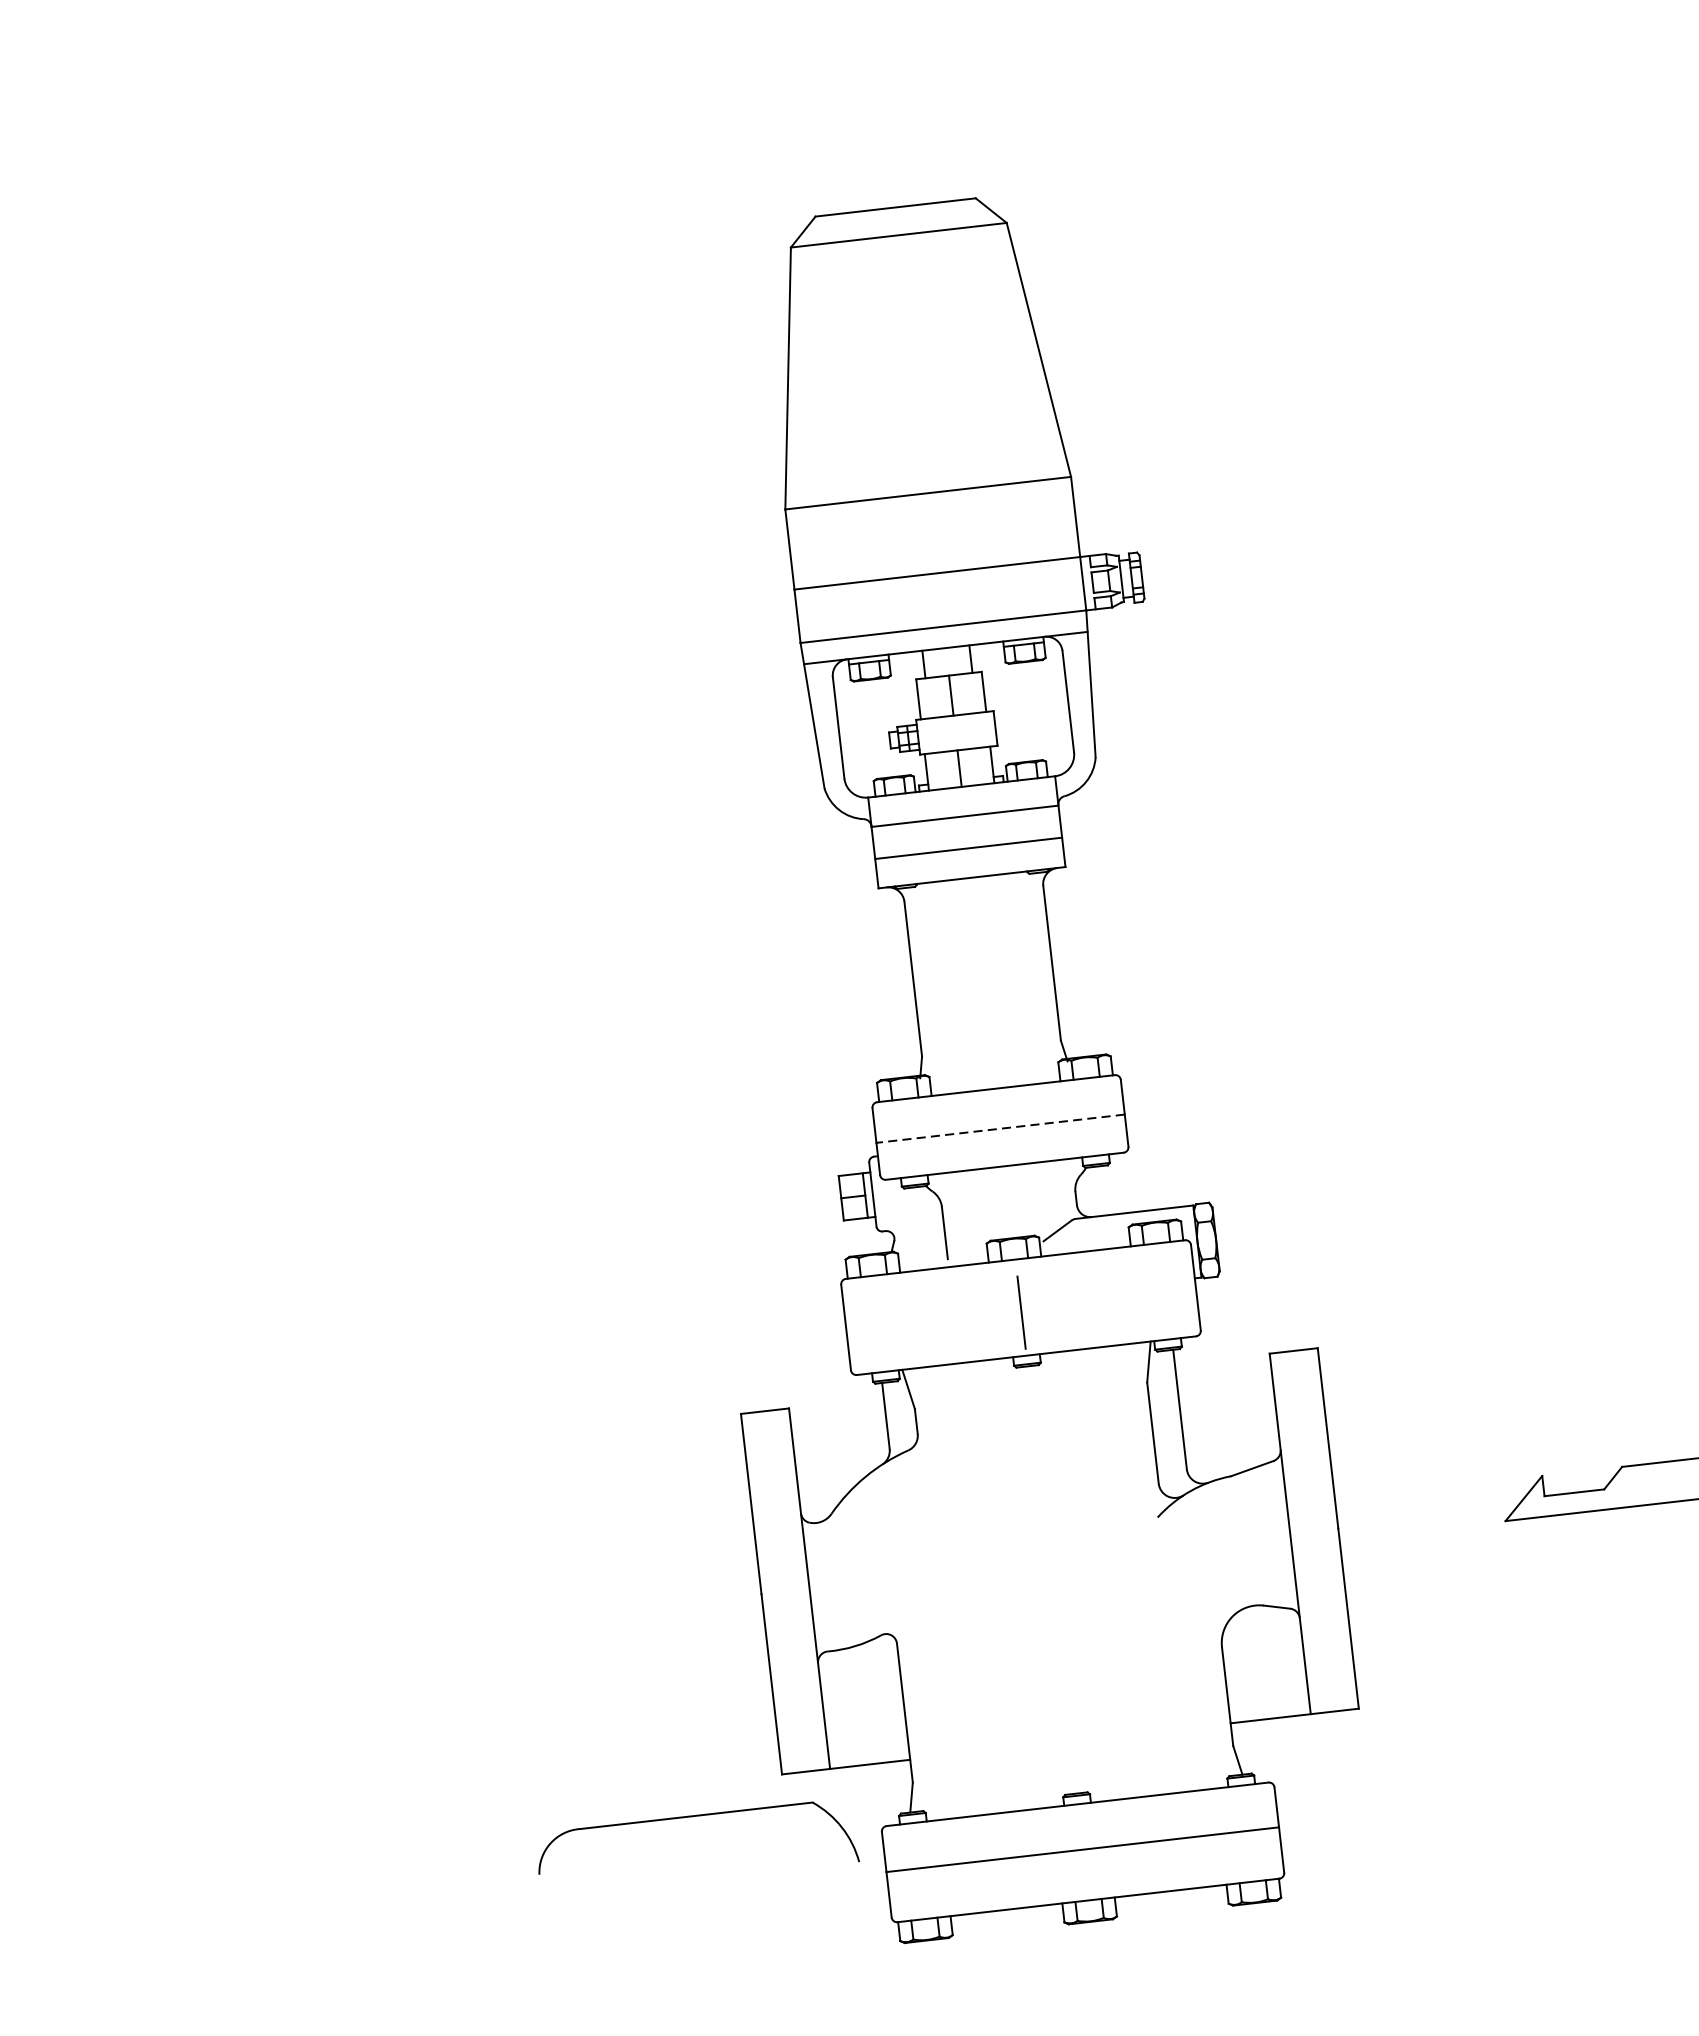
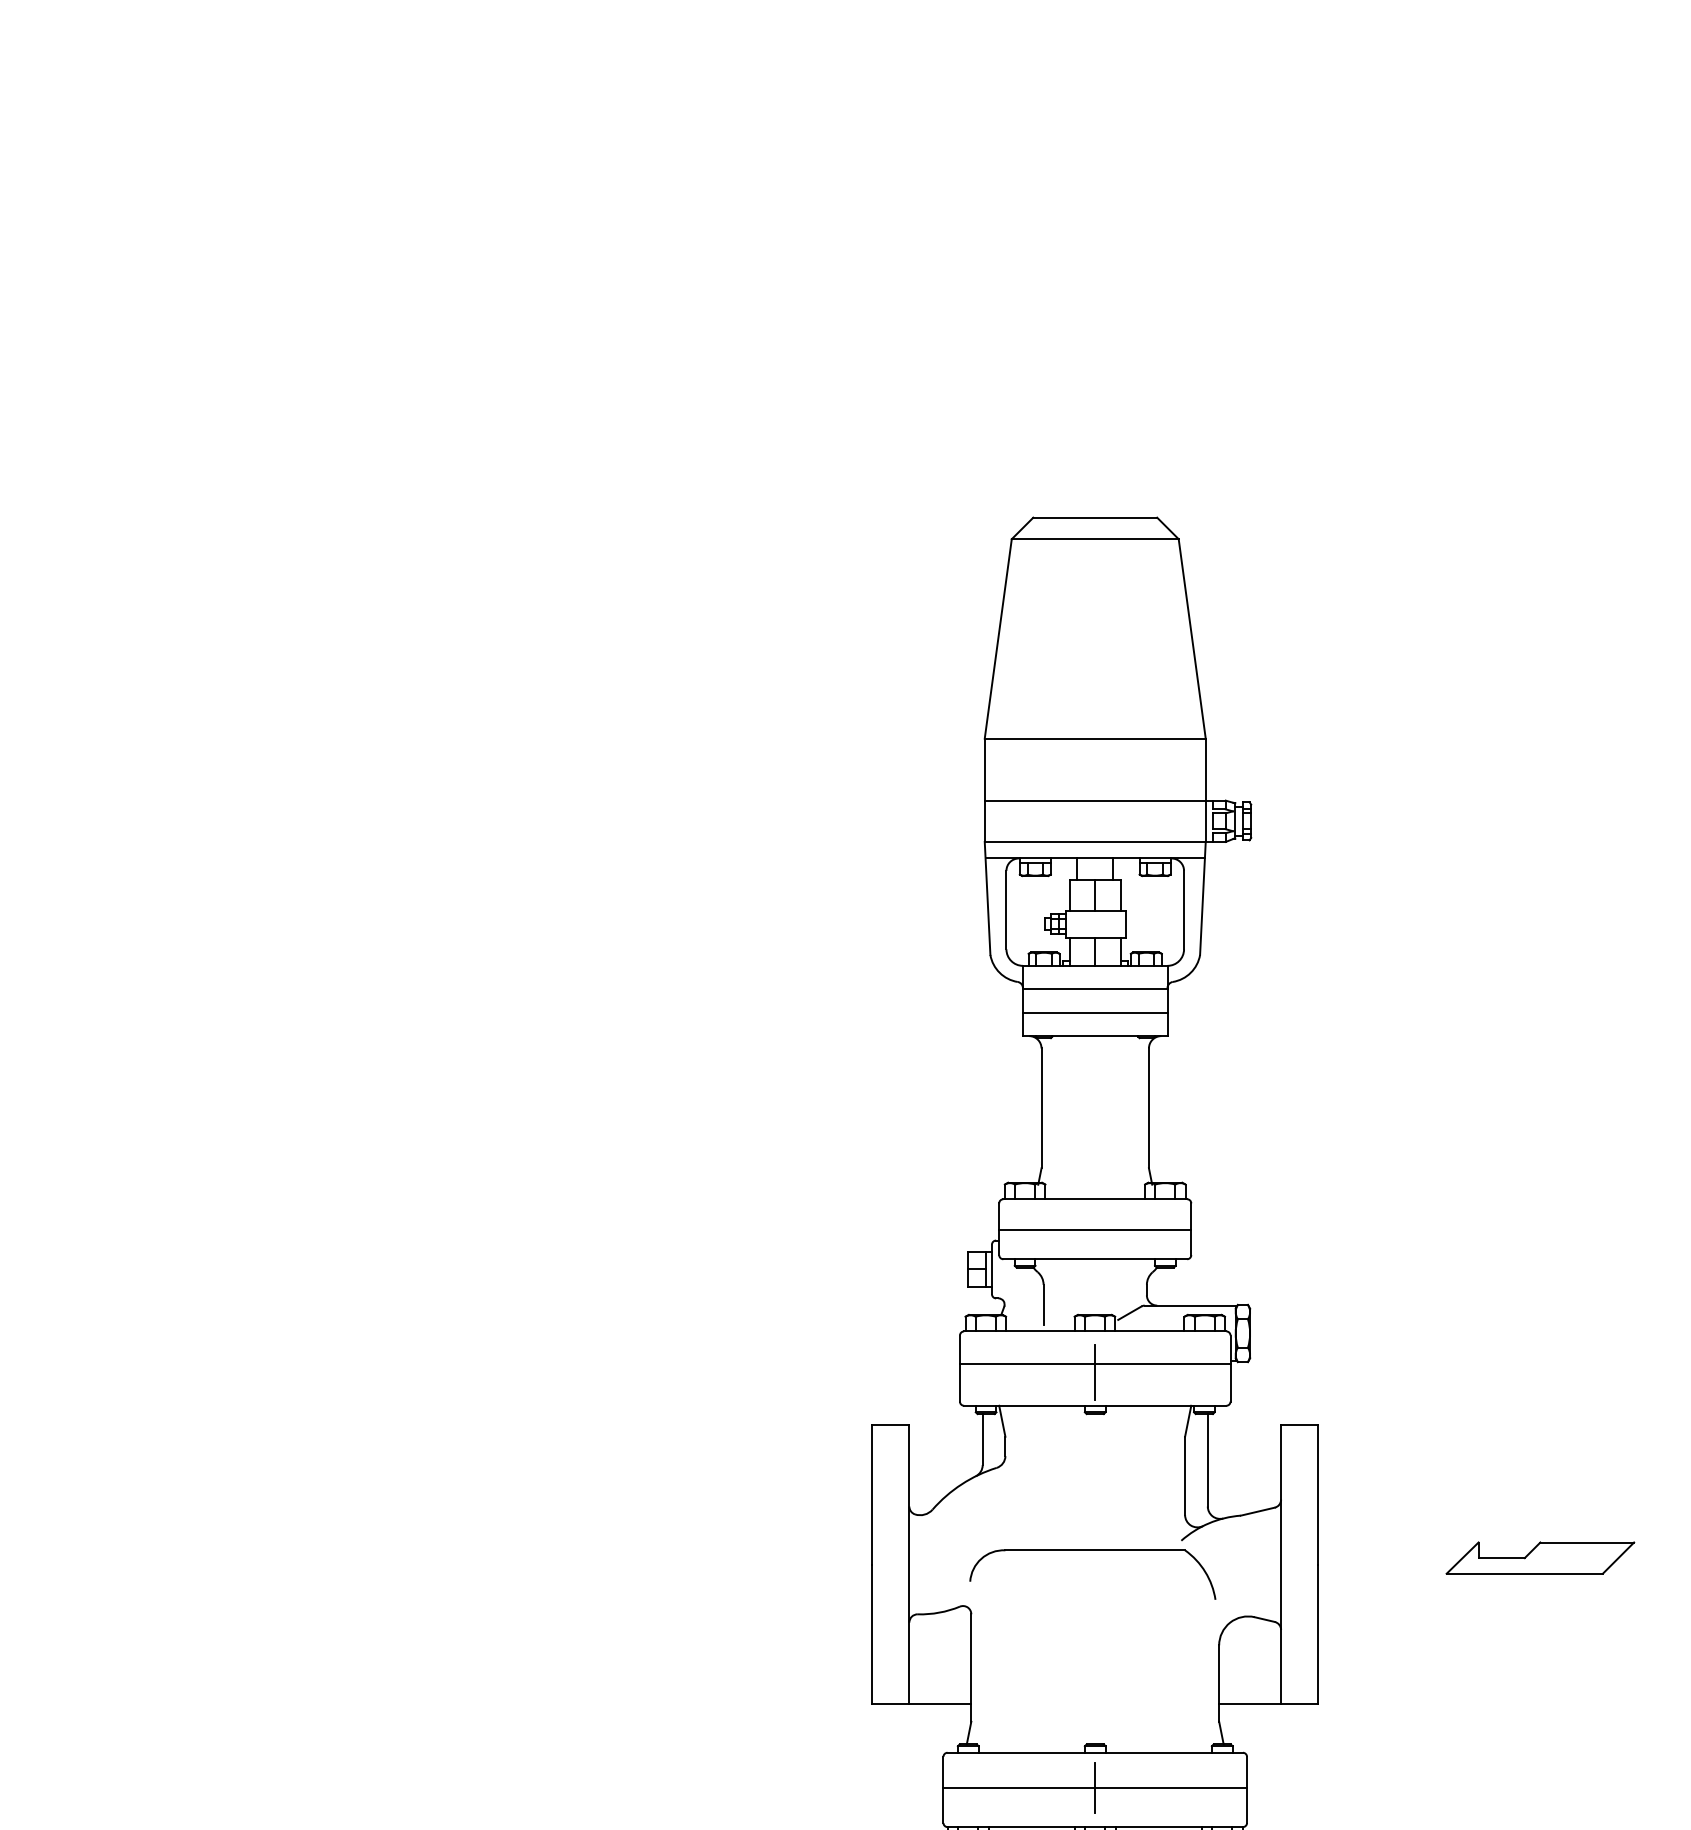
line: (999, 1129) -> (1094, 1230), dashed -> solid
line: (1019, 1302) -> (1094, 1364), added
part: (692, 1816) -> (1092, 1550), moved
line: (1083, 1849) -> (1095, 1787), added

